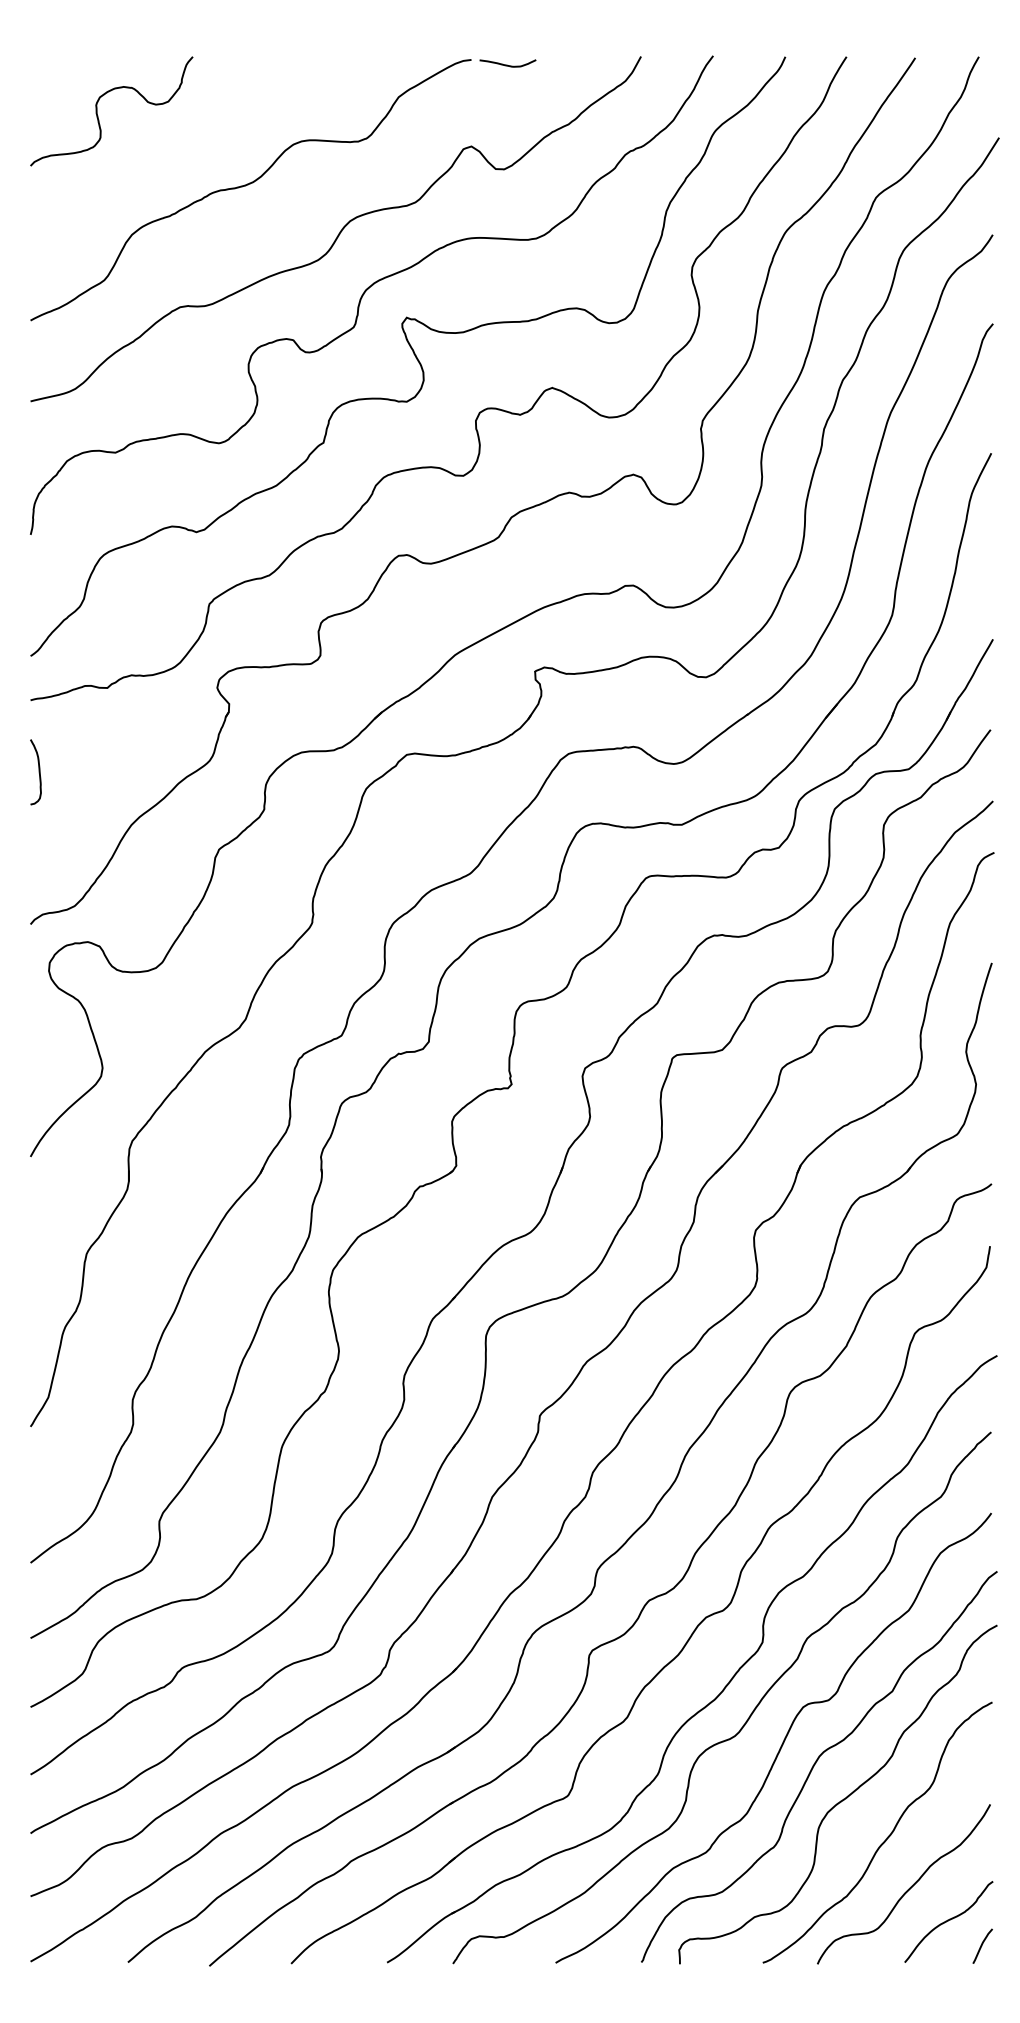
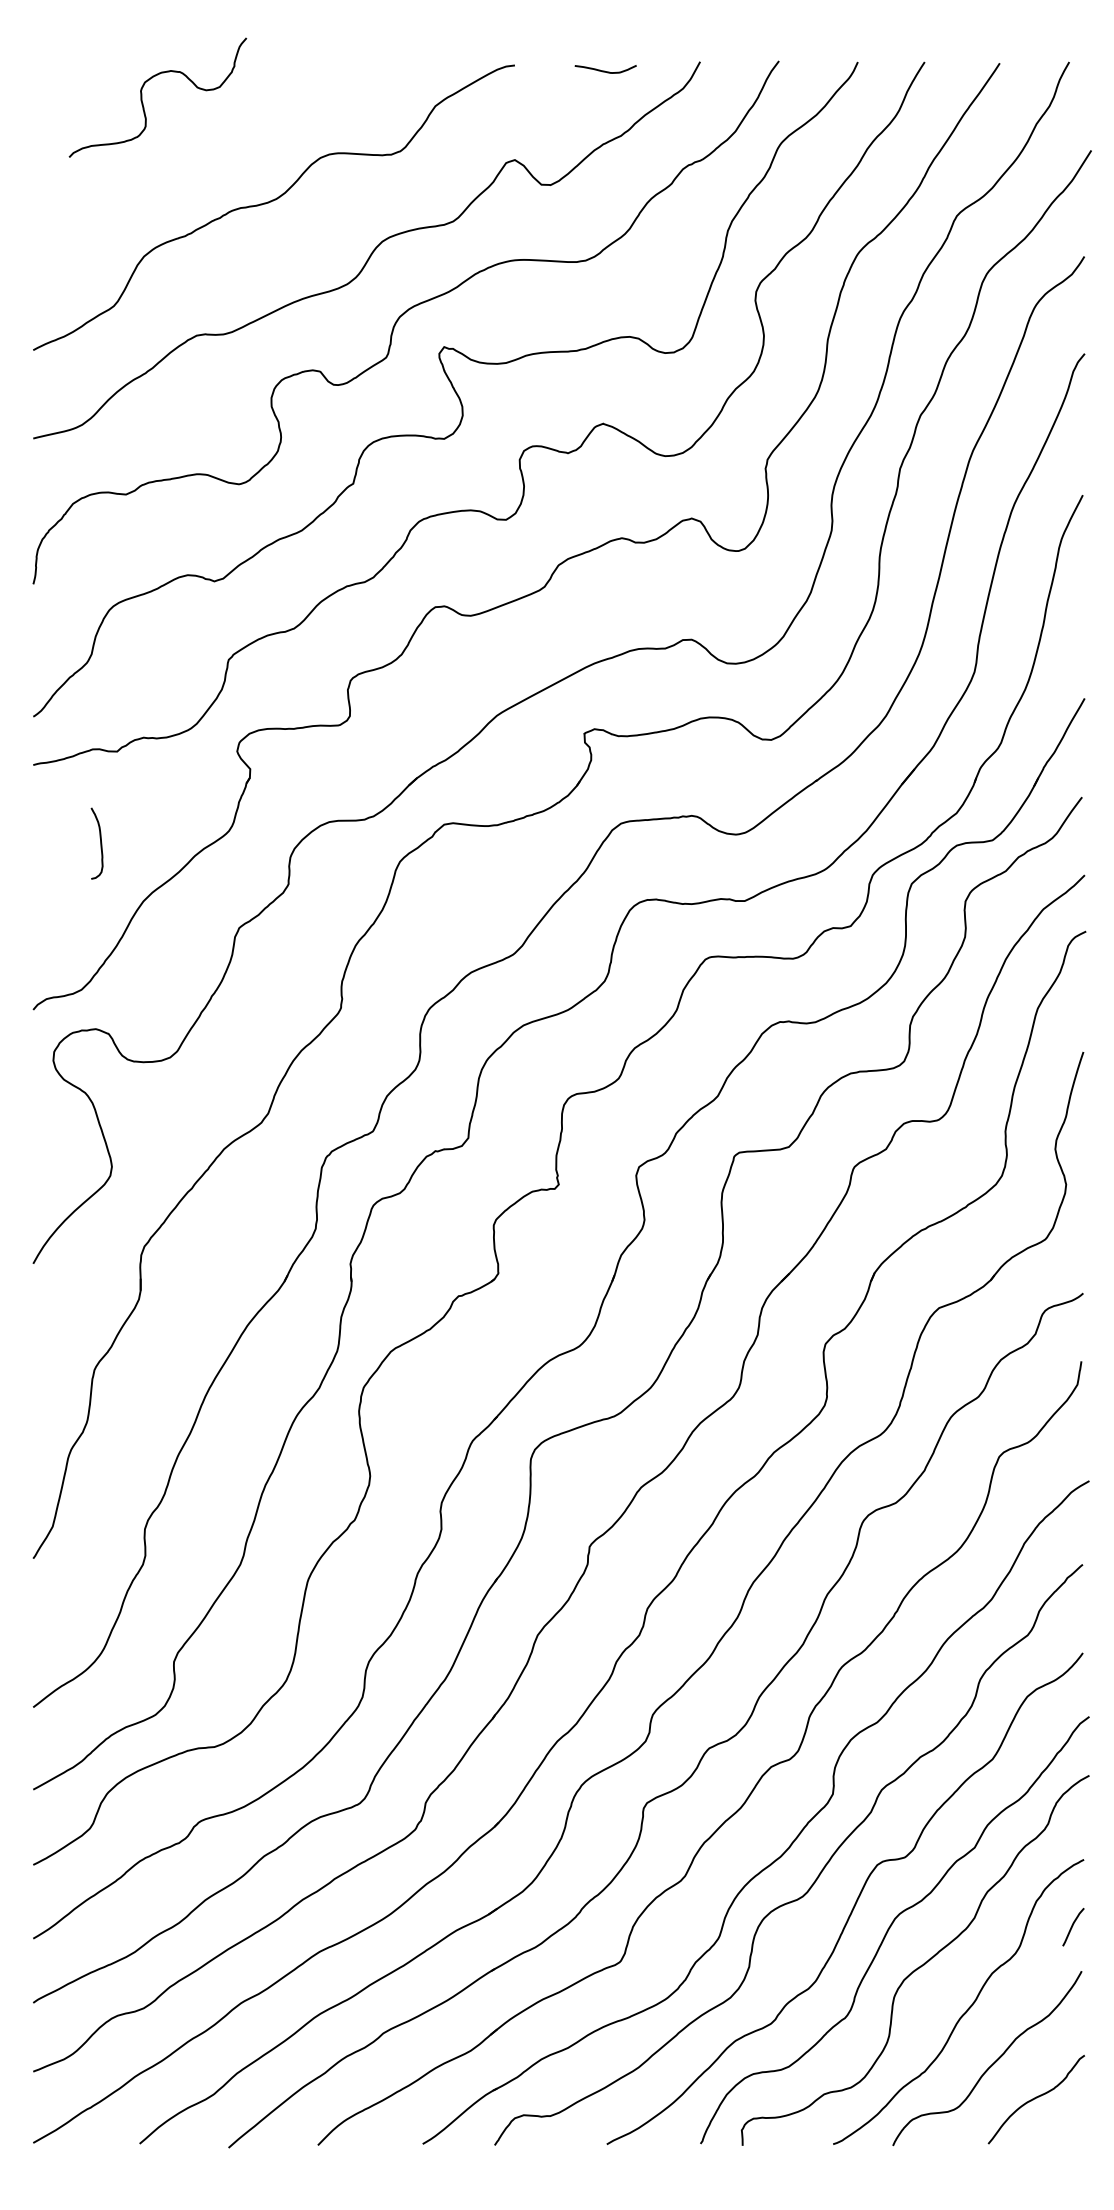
curve: (506, 64) -> (604, 70), moved
curve: (97, 111) -> (142, 97), moved
curve: (39, 772) -> (100, 843), moved
curve: (982, 1945) -> (1073, 1926), moved

